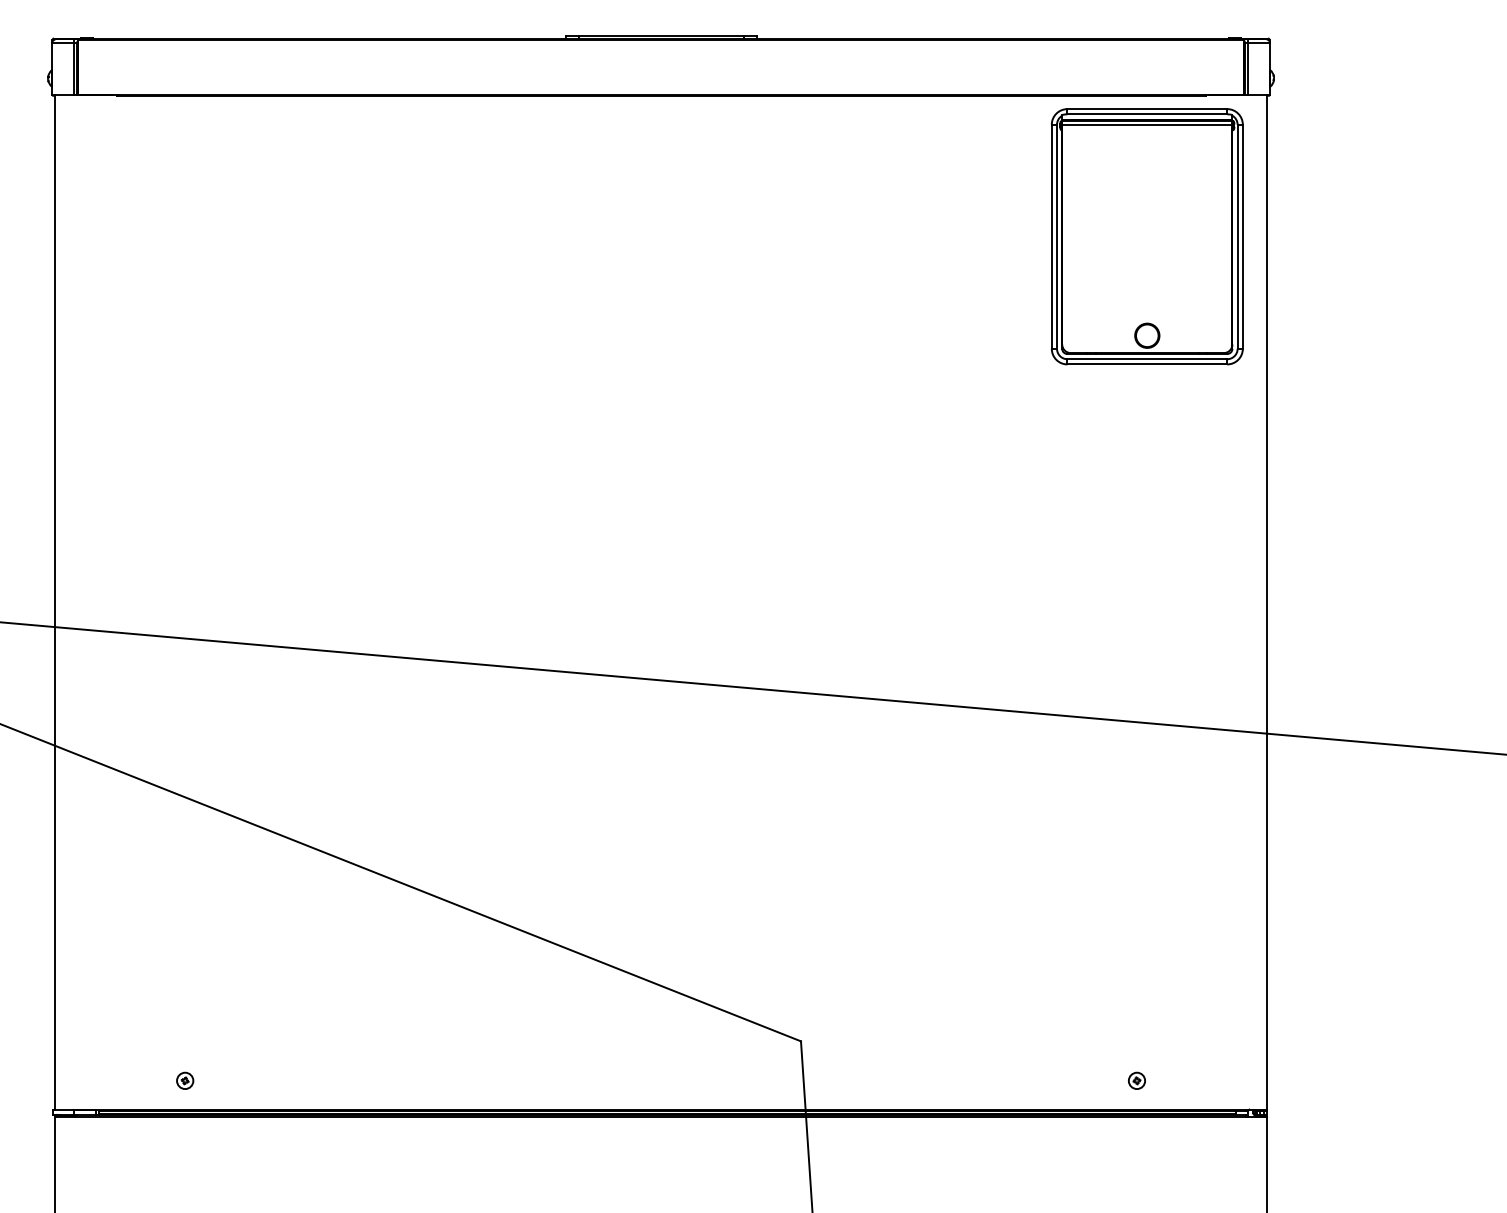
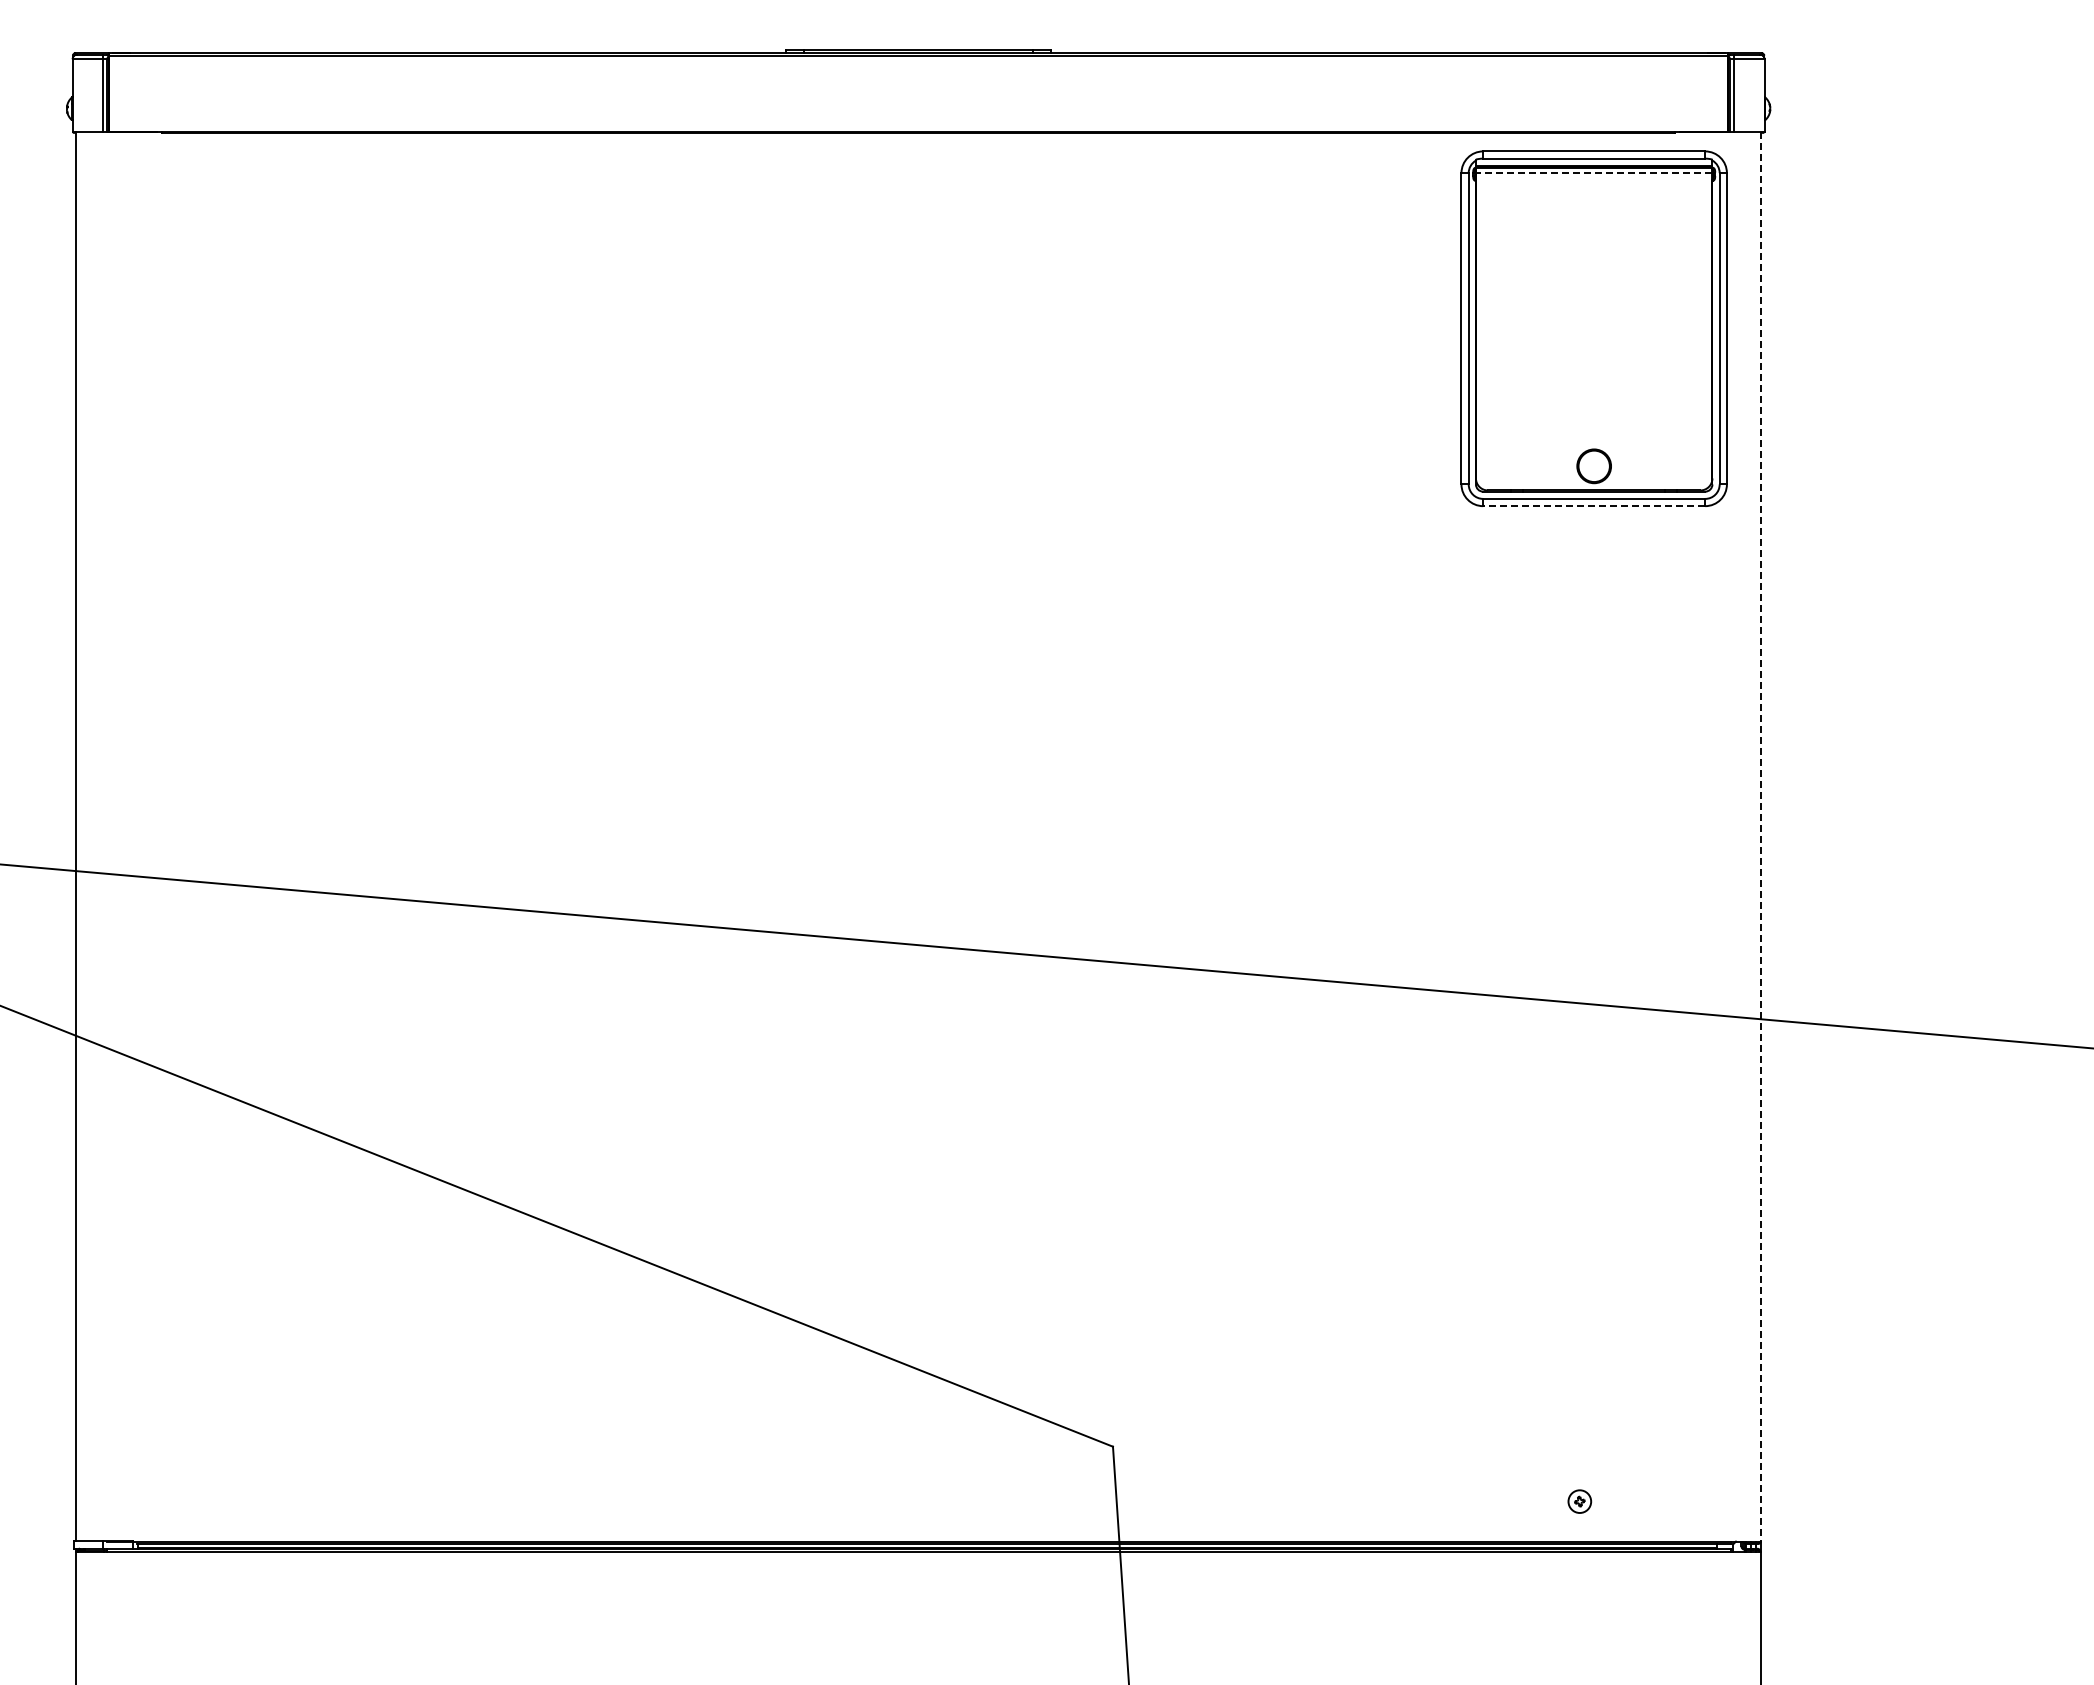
line: (1146, 125) -> (1593, 173), solid -> dashed
line: (1146, 364) -> (1593, 506), solid -> dashed
line: (1267, 602) -> (1760, 836), solid -> dashed
part: (185, 1080) -> (257, 1501), removed

